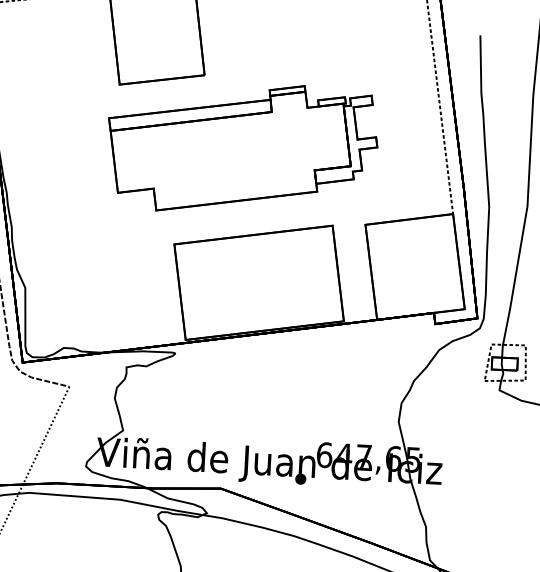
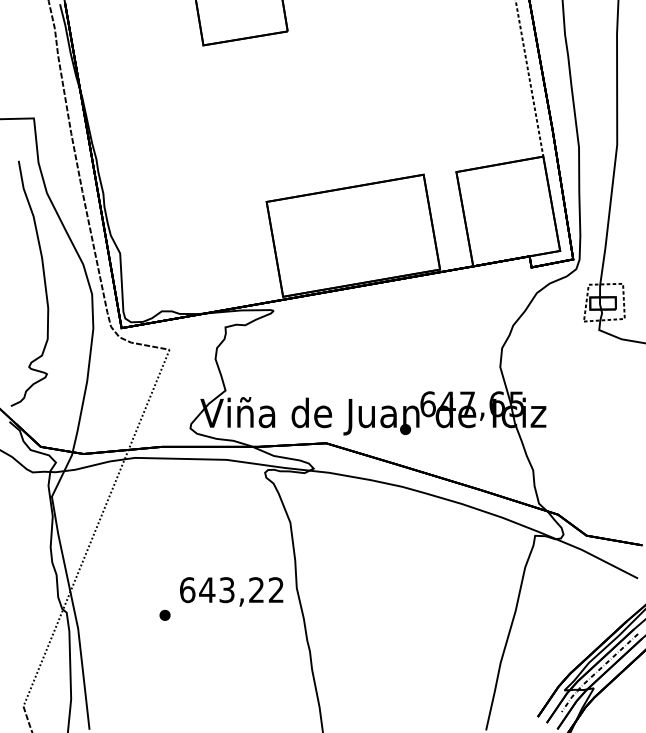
part: (242, 148) -> (329, 102), removed

